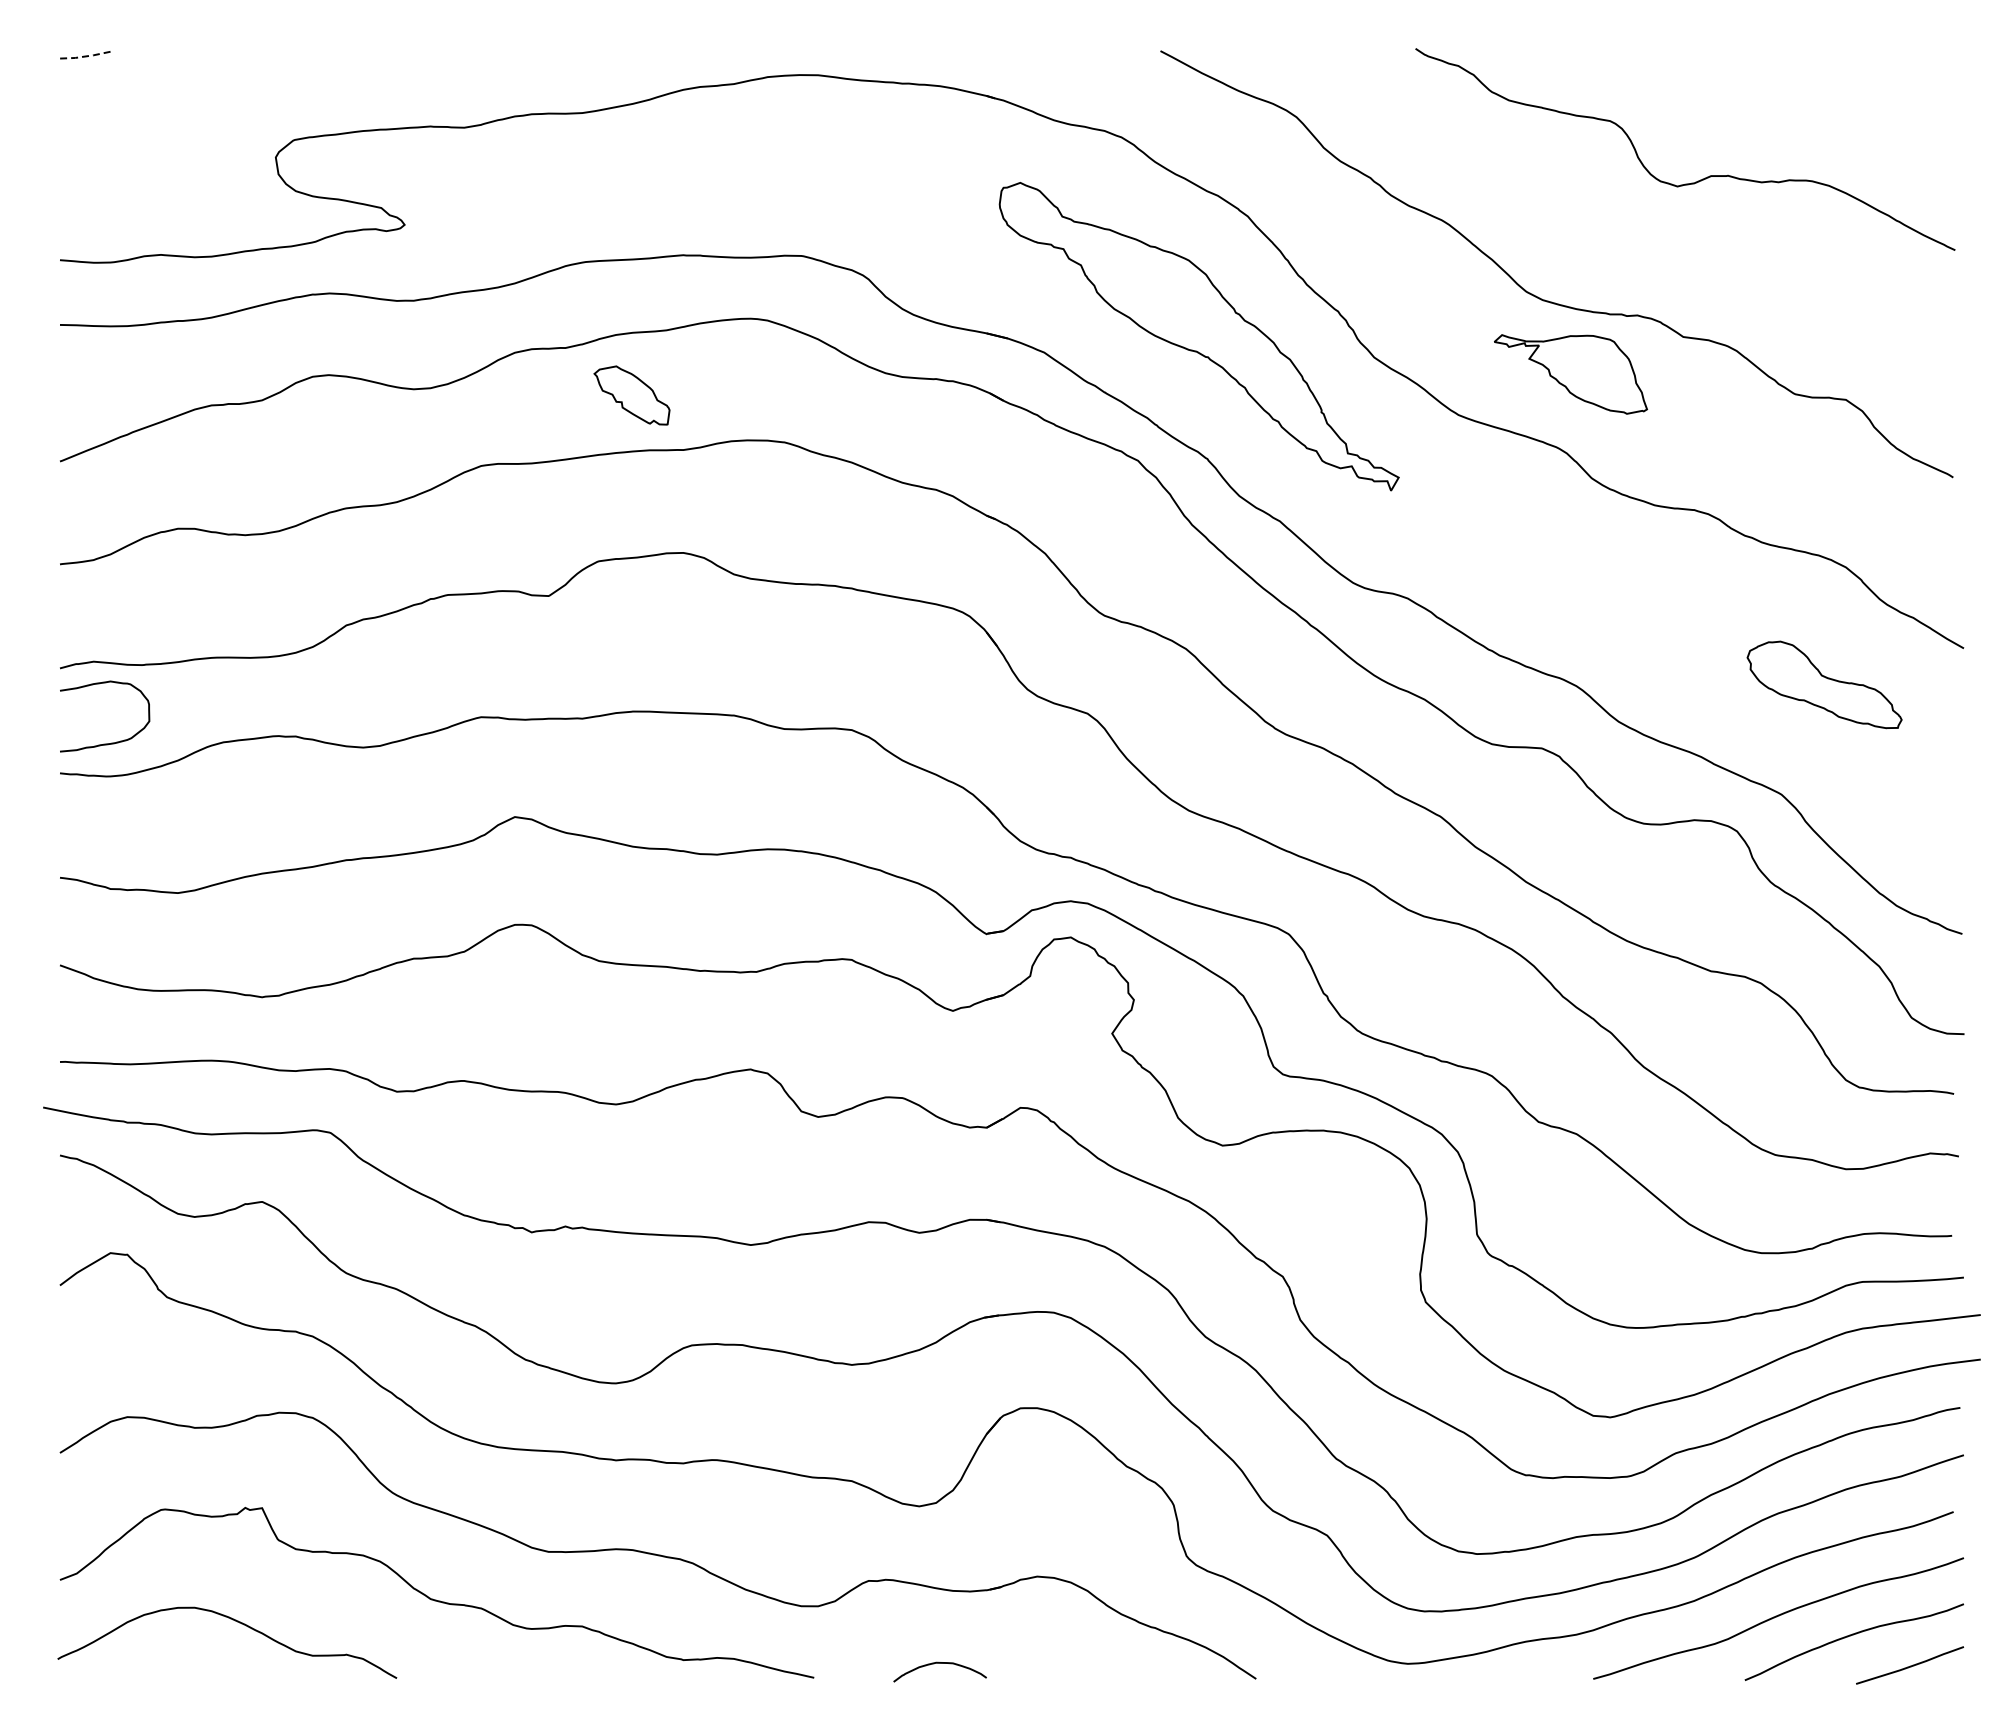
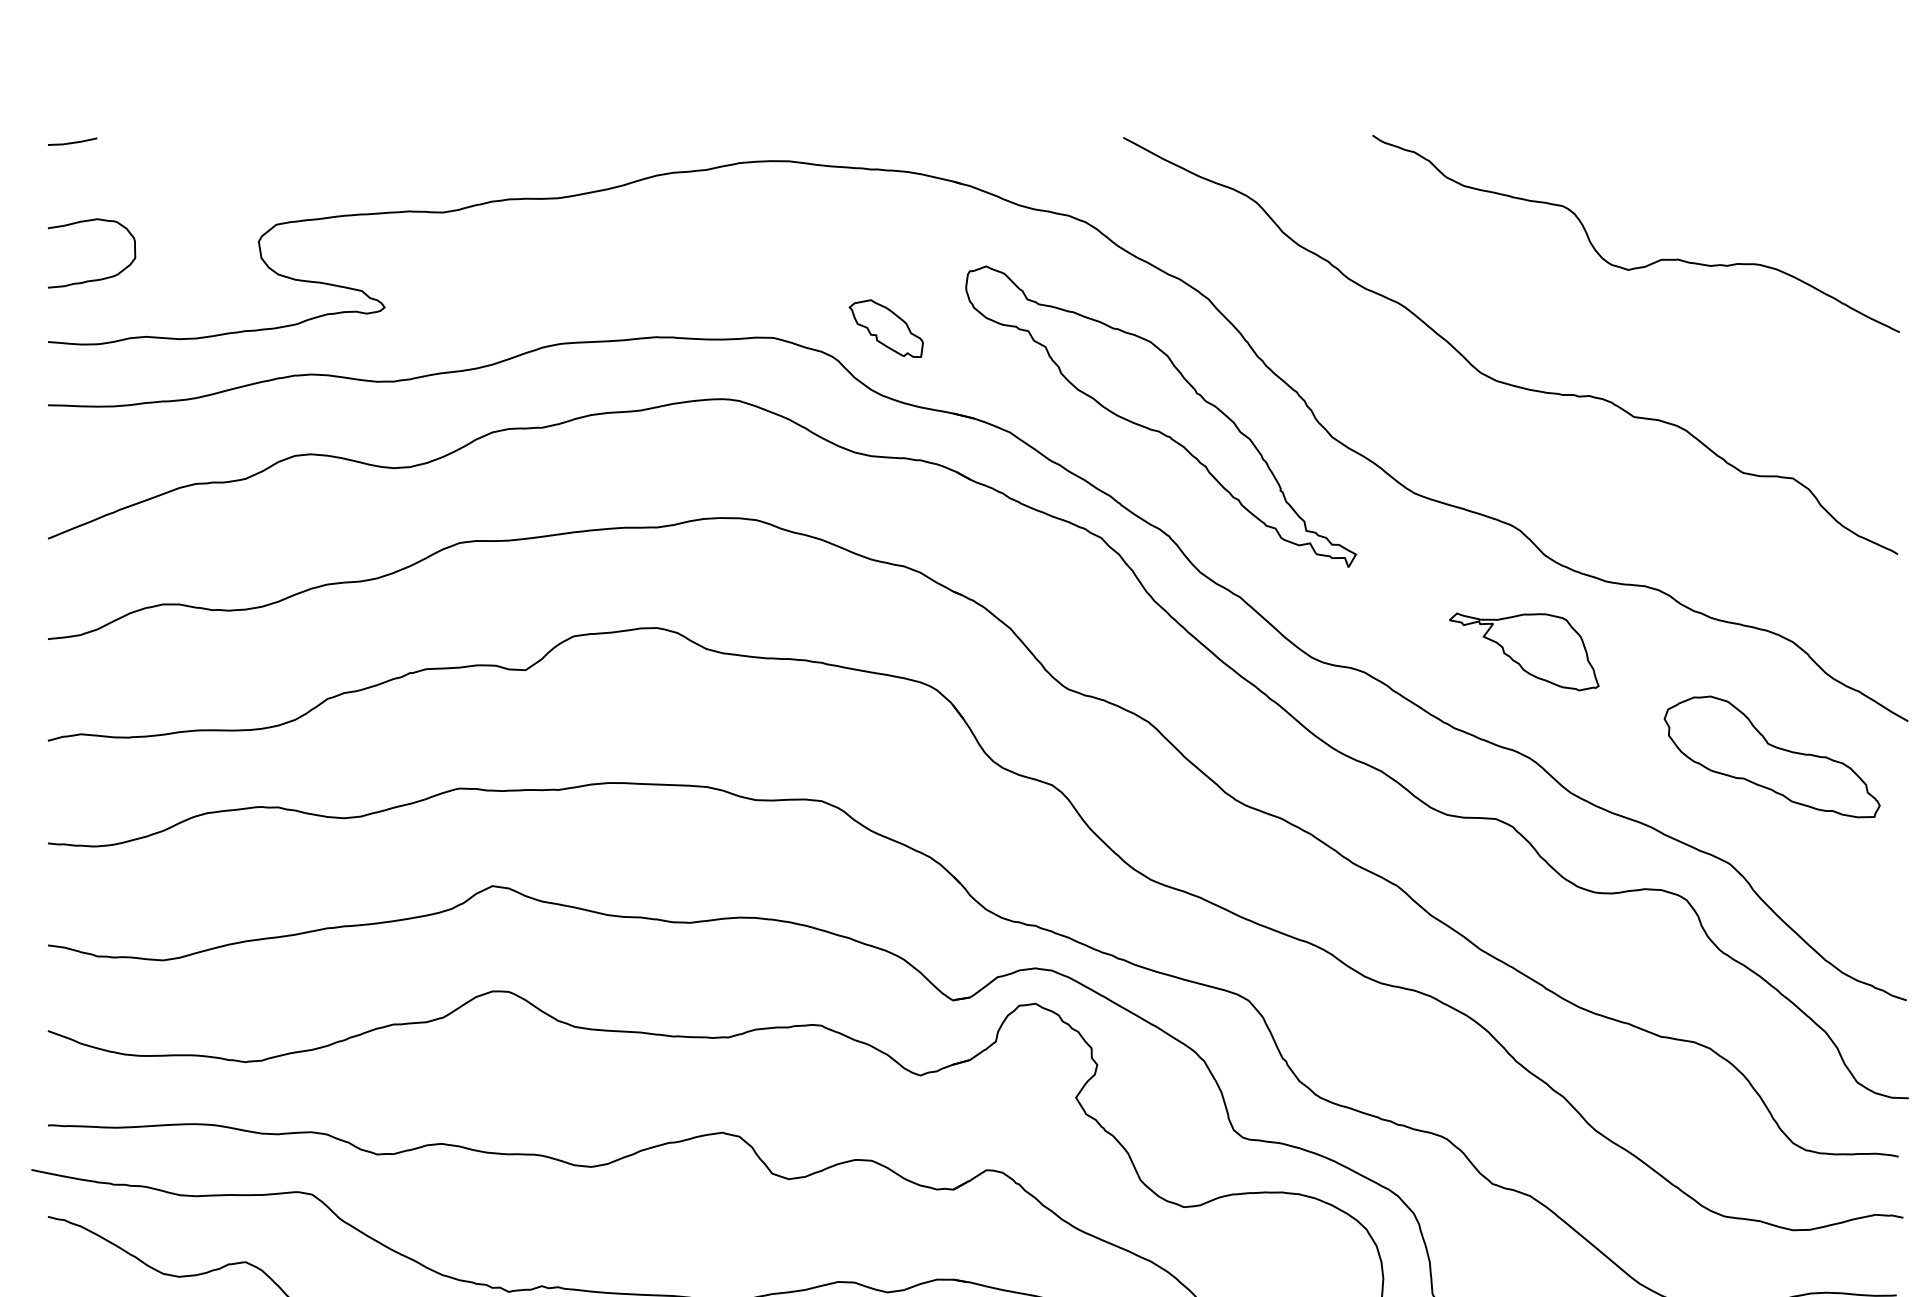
line: (84, 56) -> (71, 142), dashed -> solid
part: (1571, 374) -> (1524, 652), moved
part: (631, 395) -> (885, 328), moved
part: (1824, 684) -> (1772, 756), size x1.43
curve: (111, 742) -> (98, 278), moved

